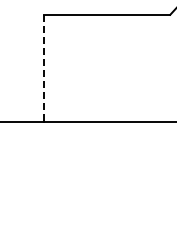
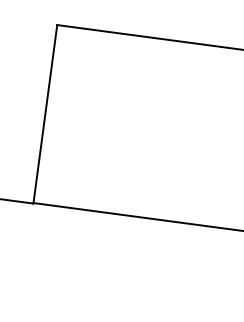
line: (44, 68) -> (45, 114), dashed -> solid

